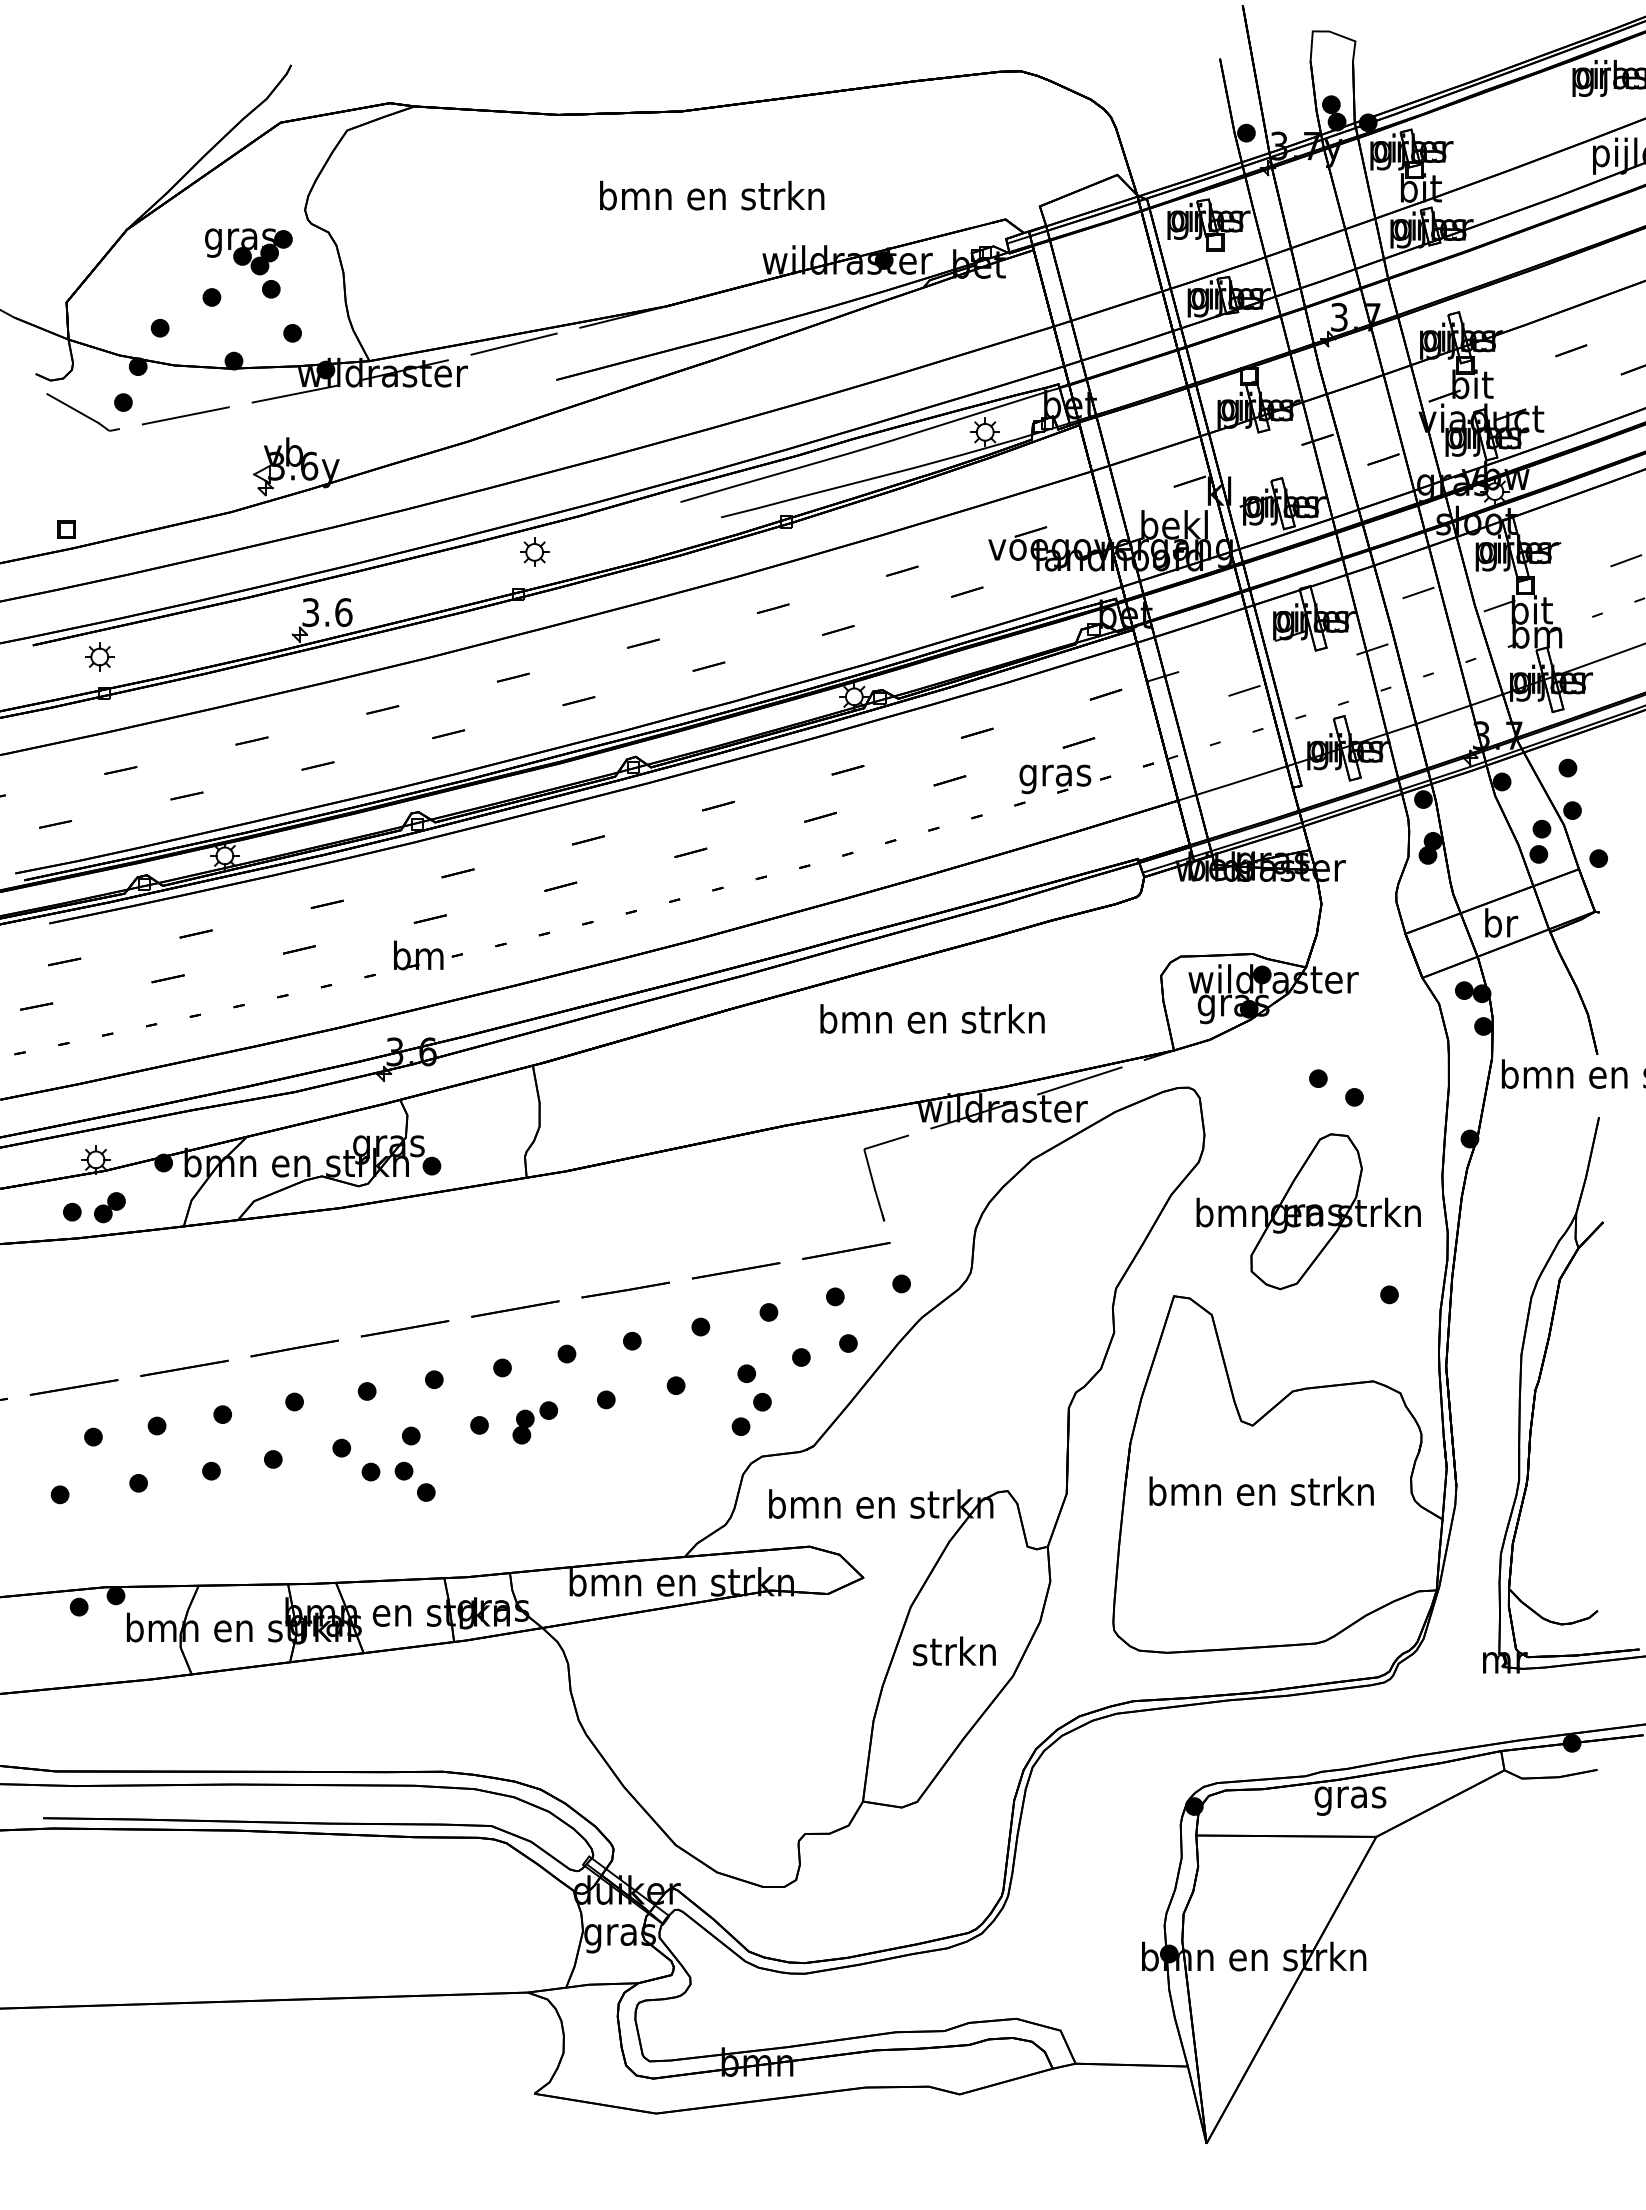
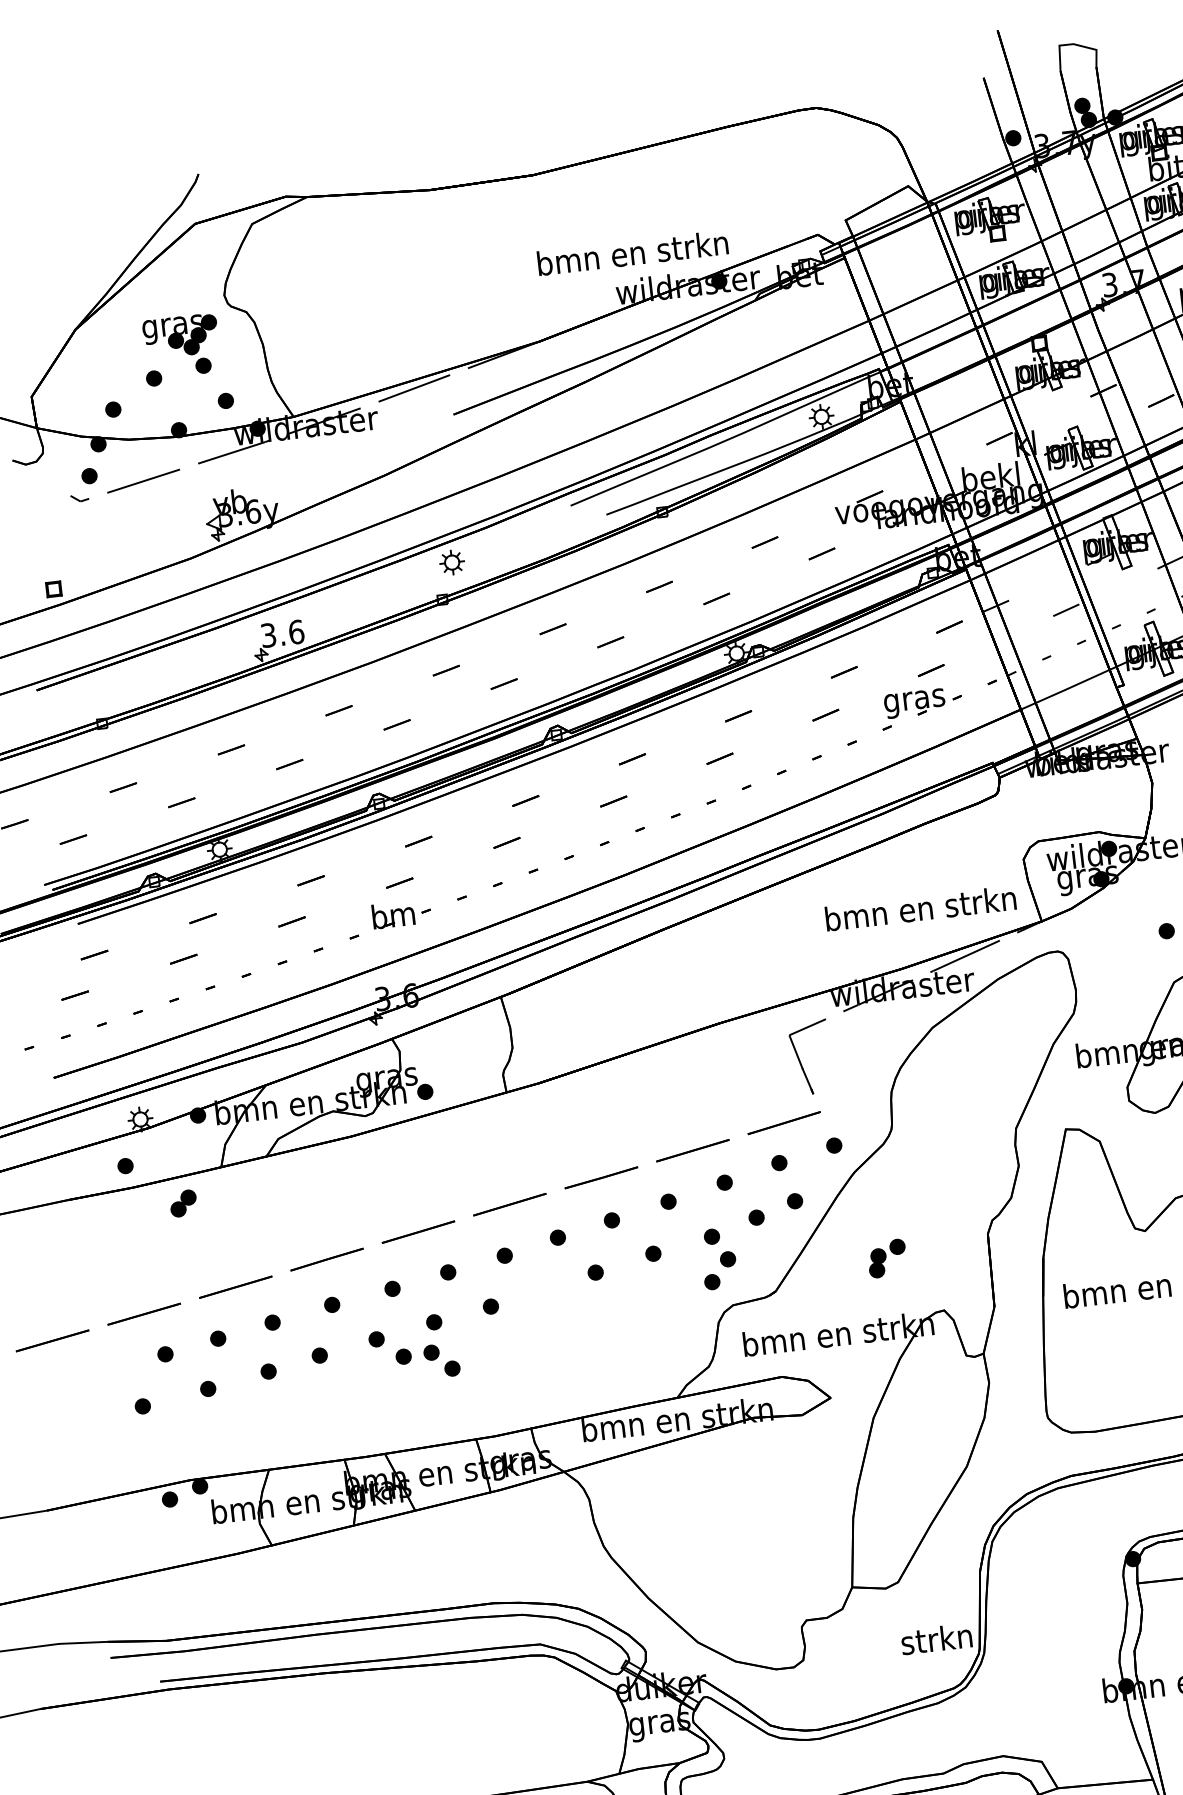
text: (712, 195) -> (633, 252), moved
line: (72, 408) -> (47, 486), removed
part: (99, 656) -> (94, 693), removed
text: (932, 1018) -> (920, 908), moved
part: (109, 1207) -> (183, 1203), moved
part: (535, 1422) -> (887, 1258), moved
text: (954, 1651) -> (936, 1639), moved

